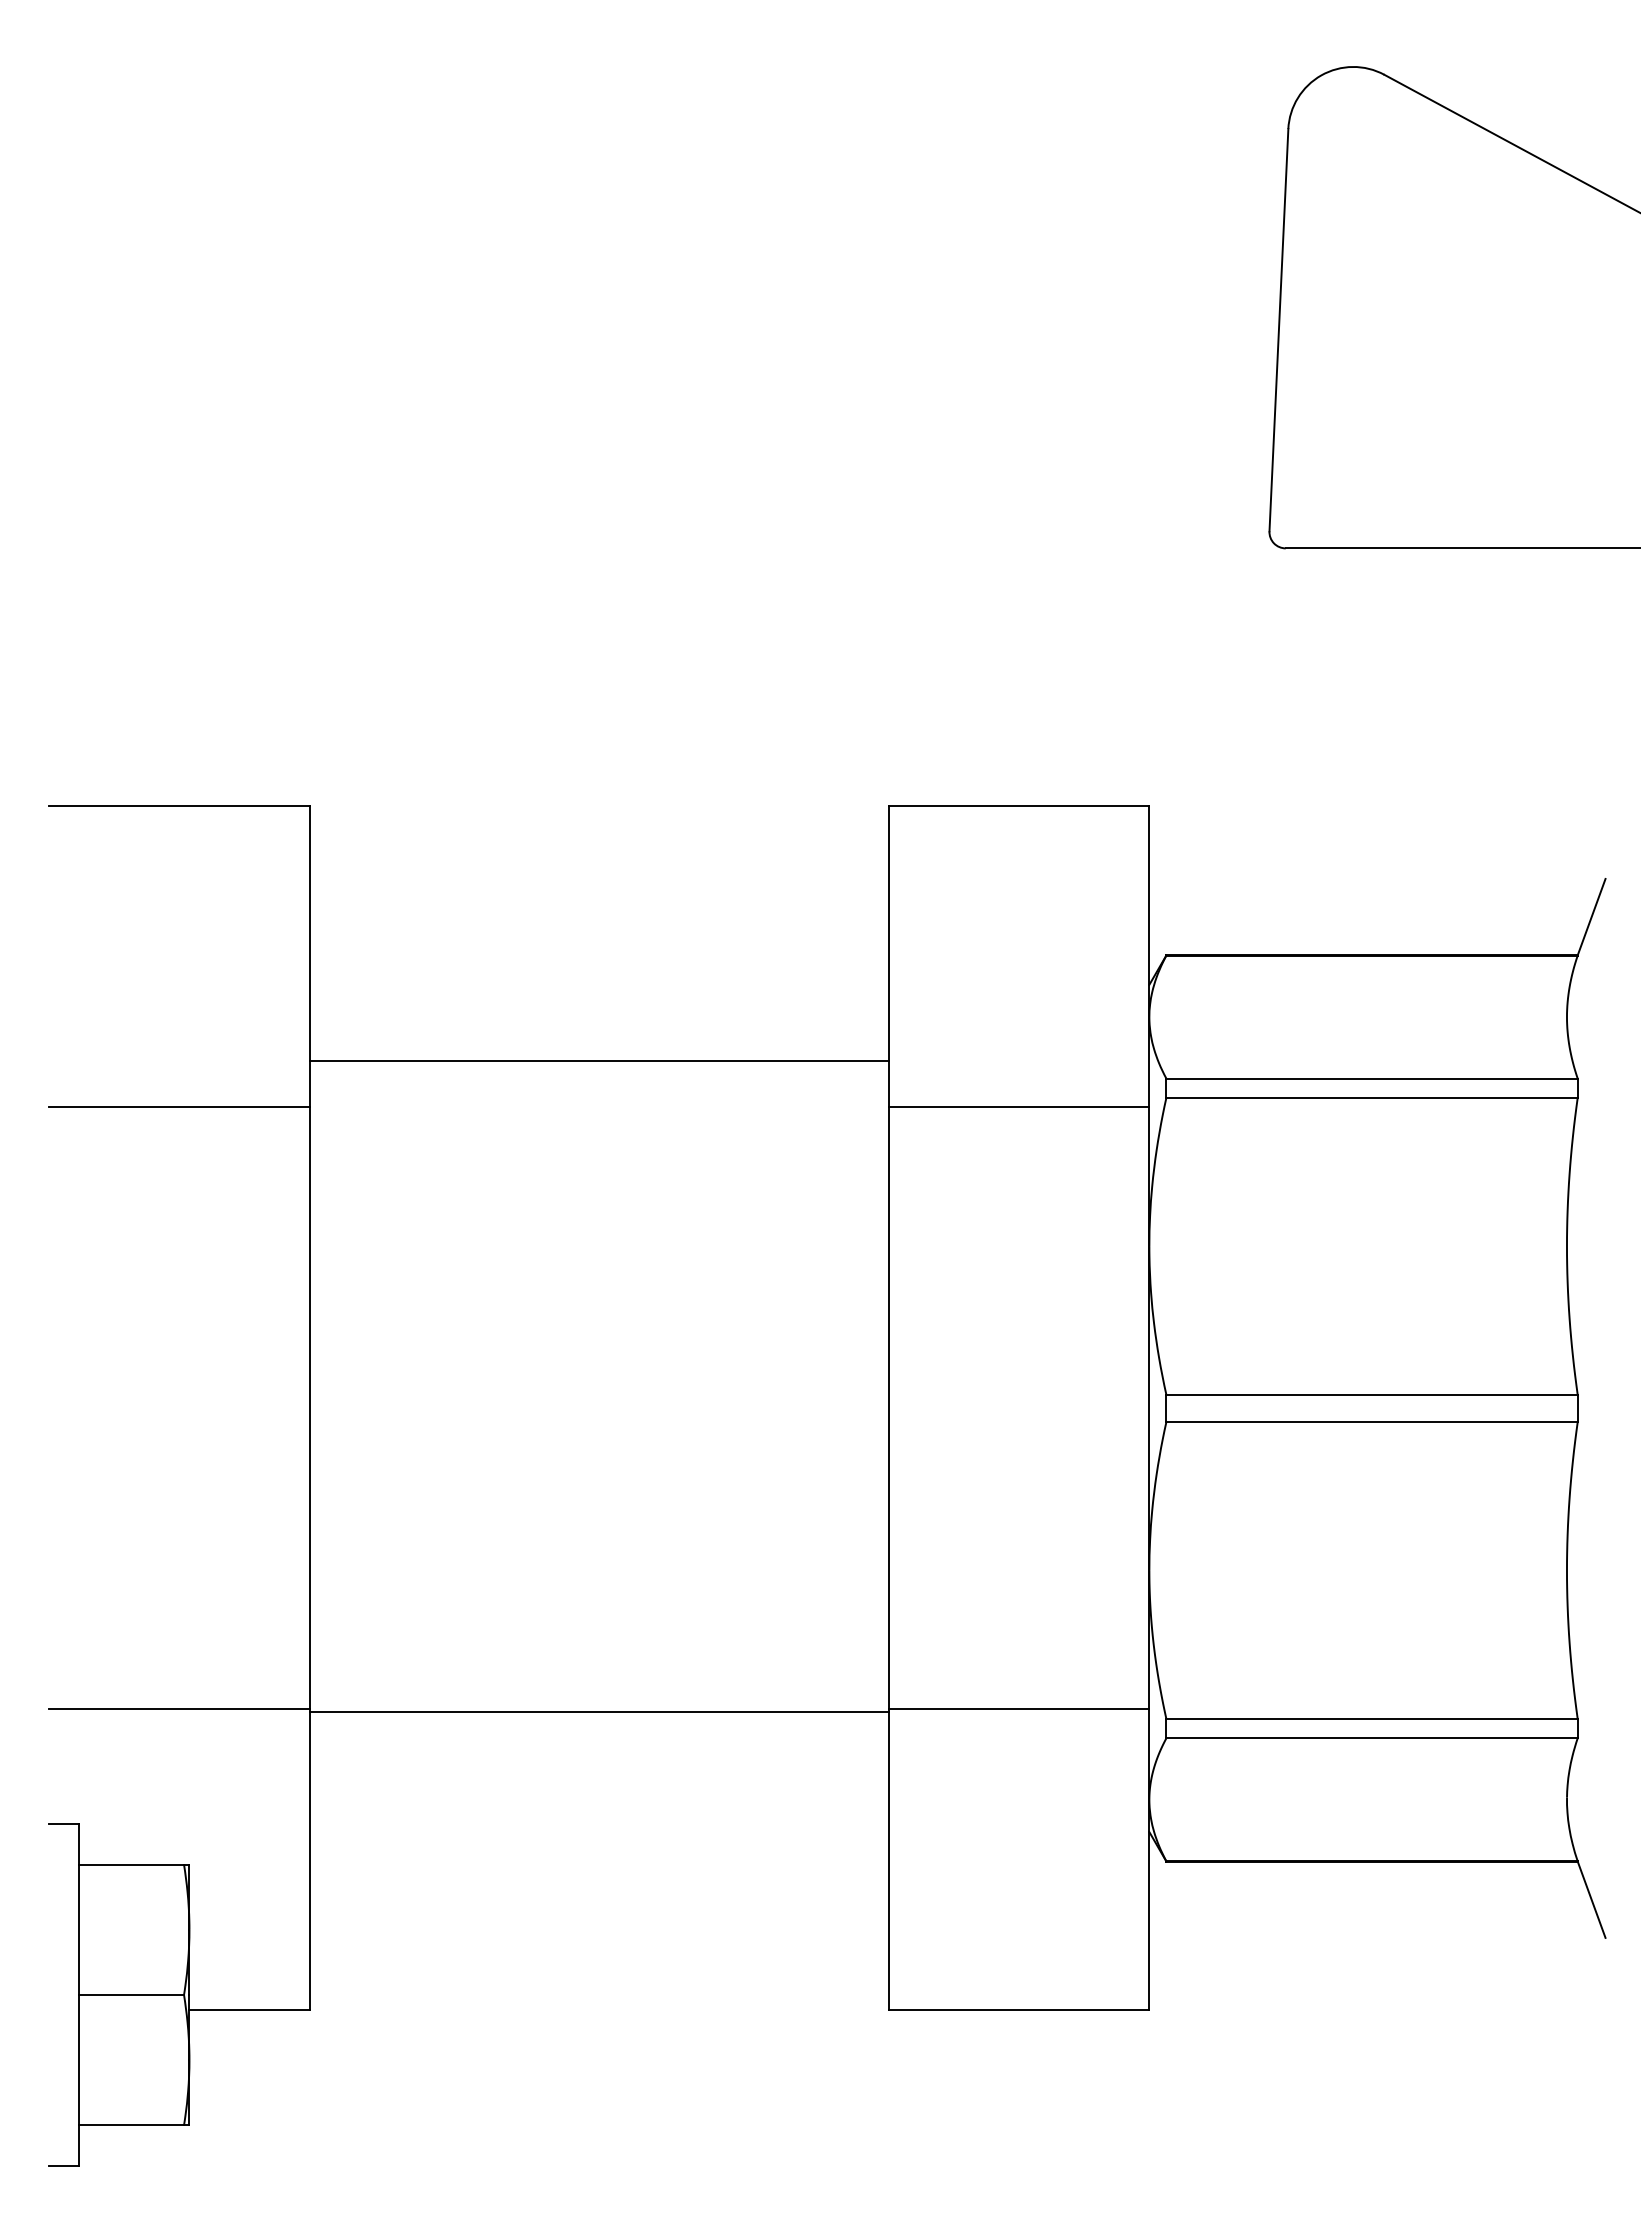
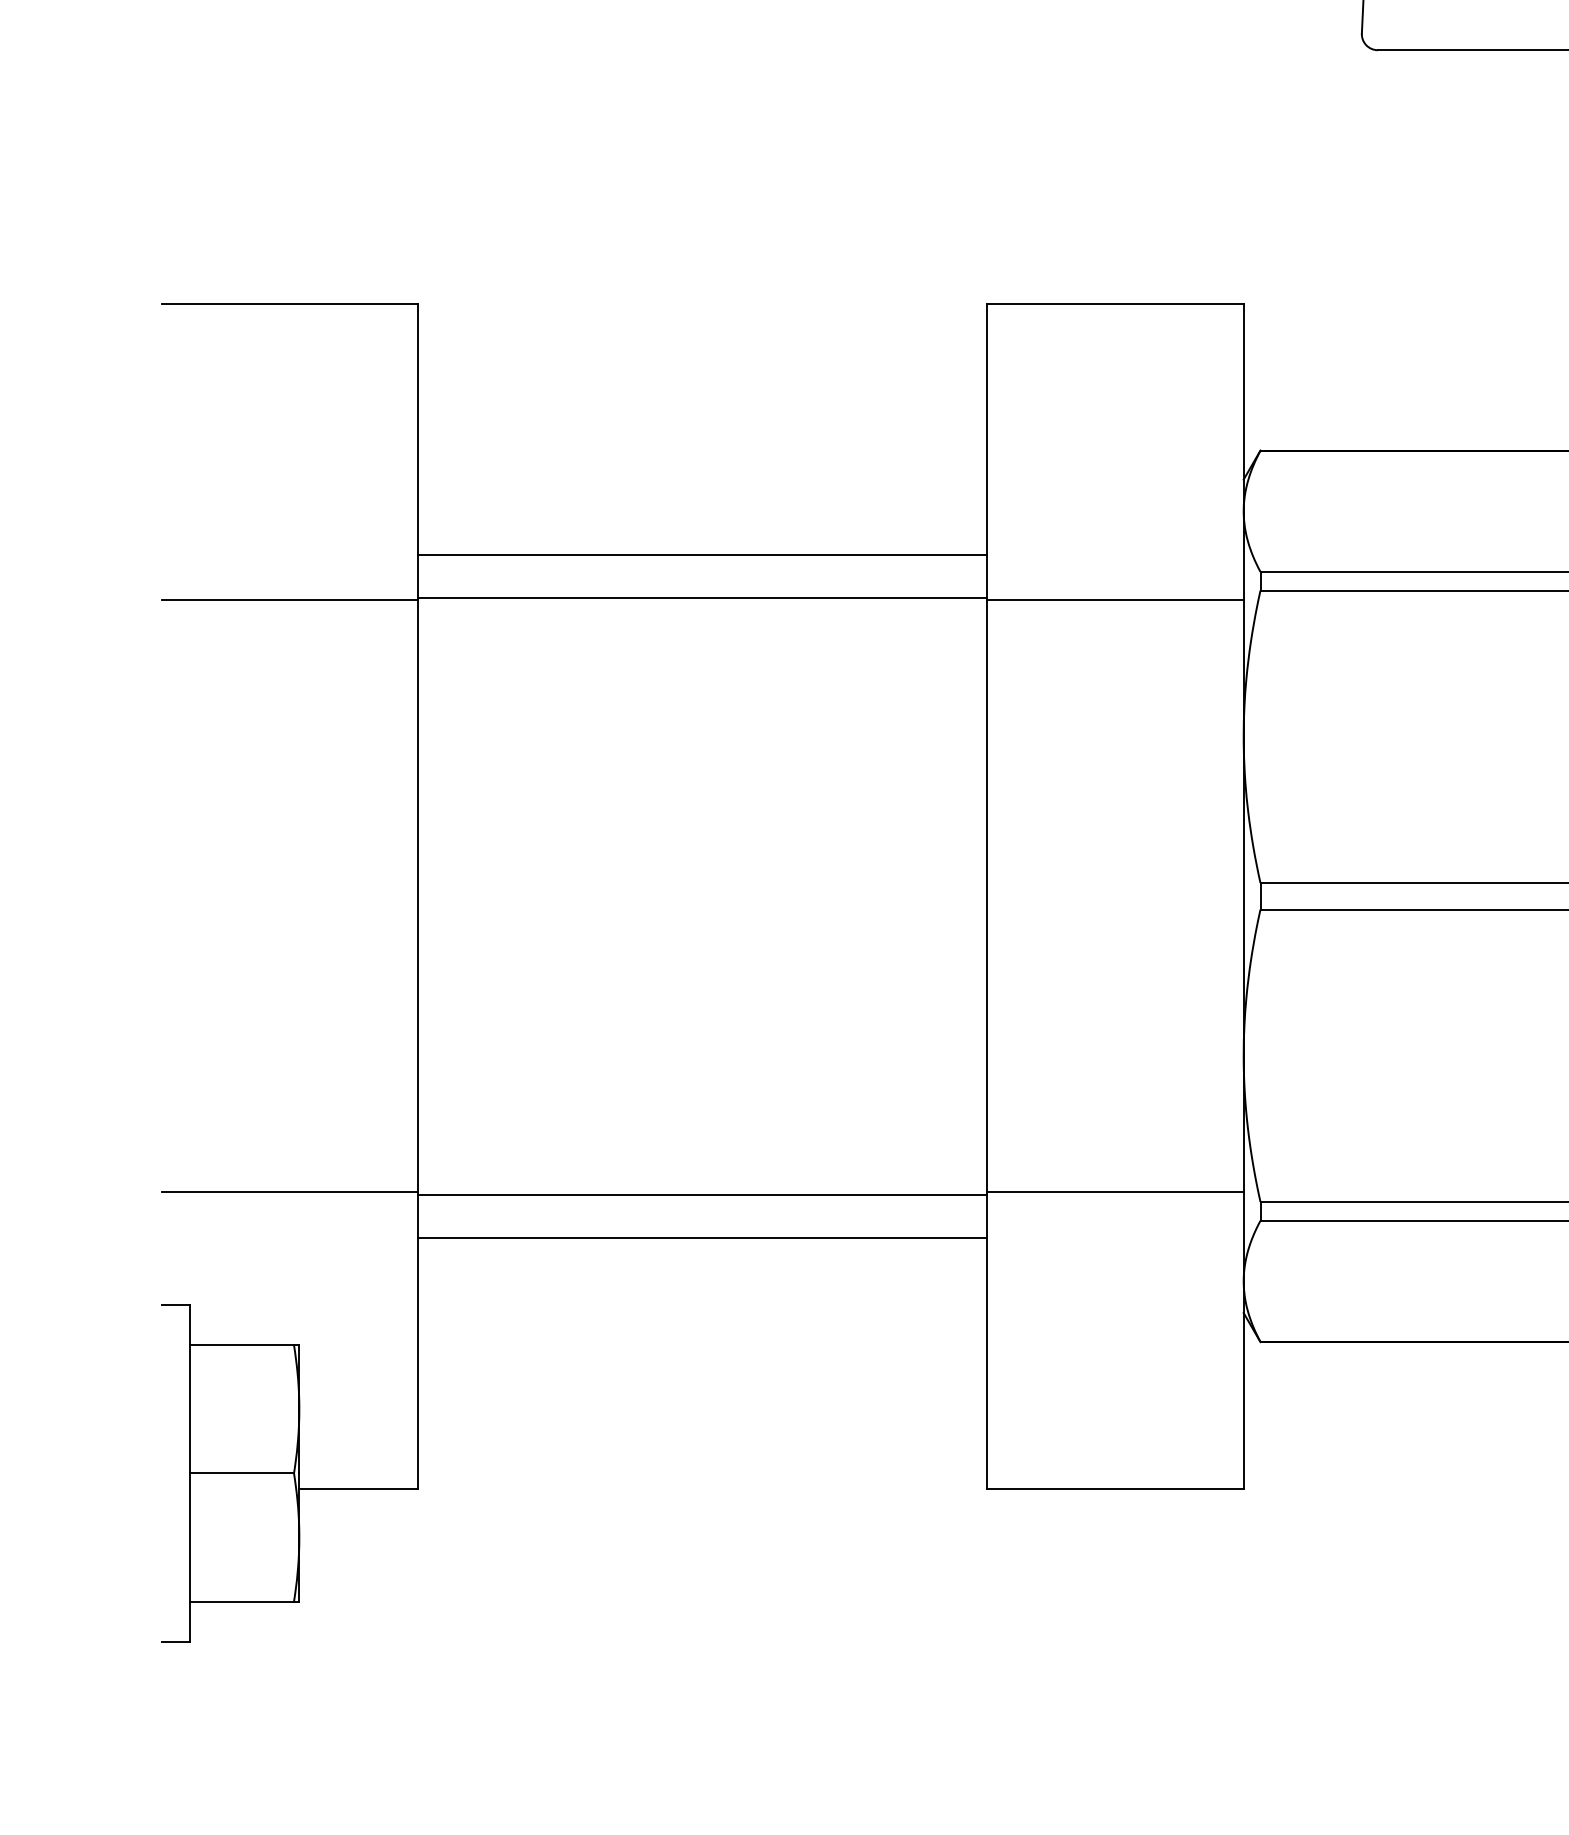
line: (599, 1104) -> (702, 597), added
line: (599, 1755) -> (702, 1237), added

